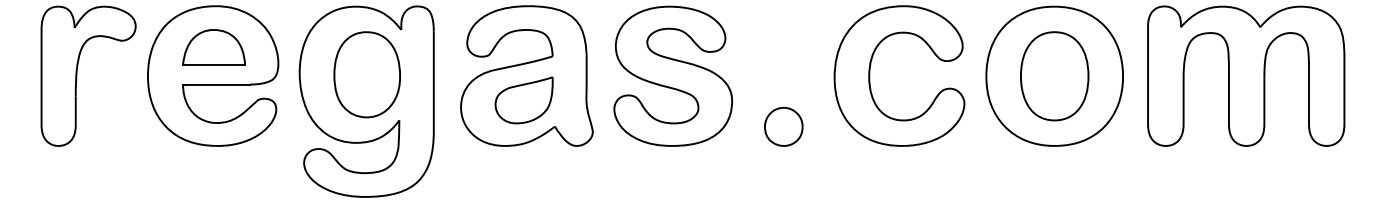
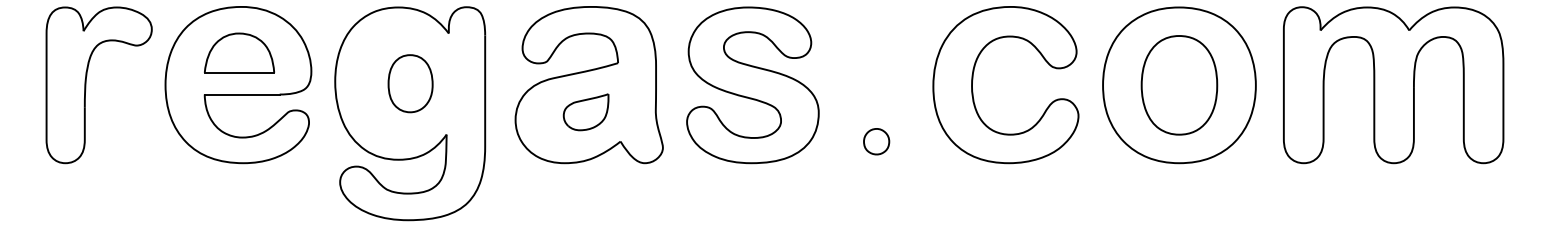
part: (366, 74) -> (409, 83), size x0.6
part: (523, 100) -> (585, 112), size x0.7
part: (783, 126) -> (876, 141), size x0.6

